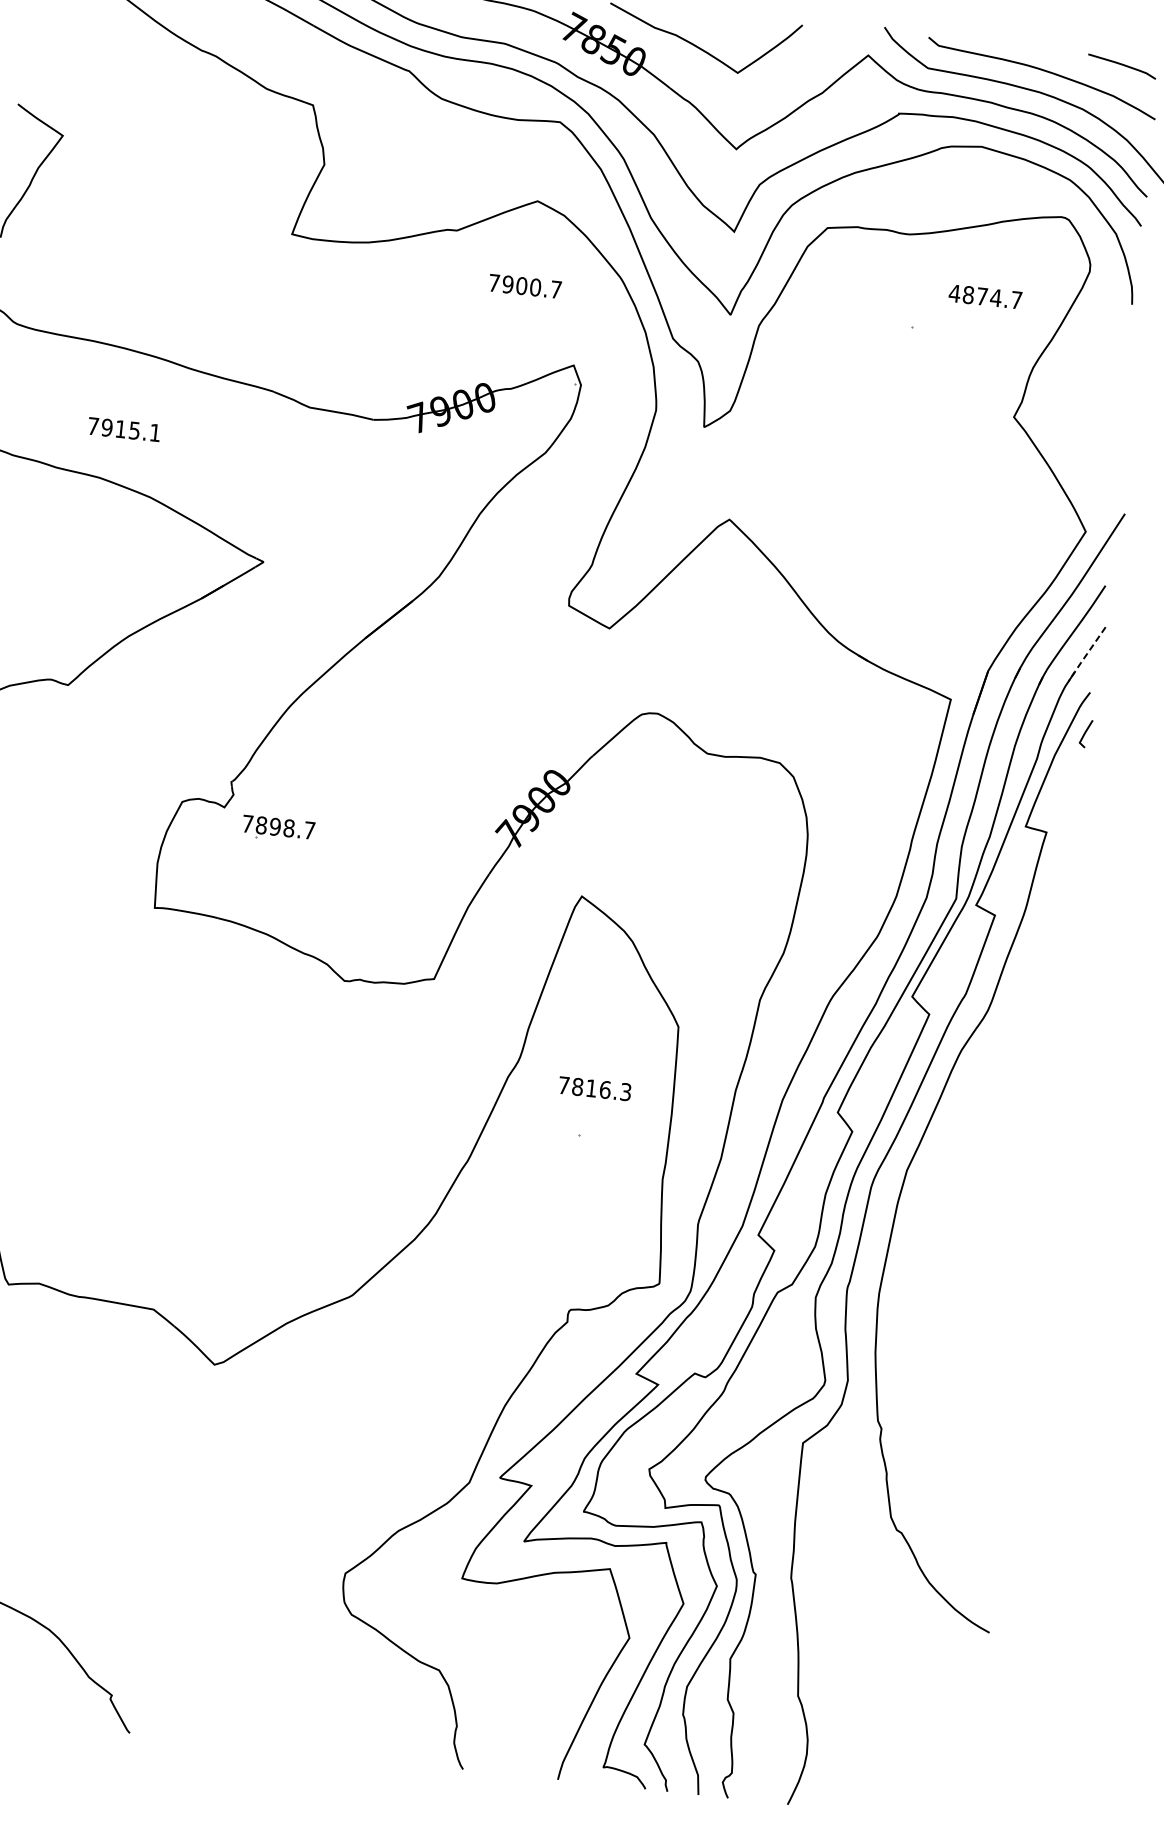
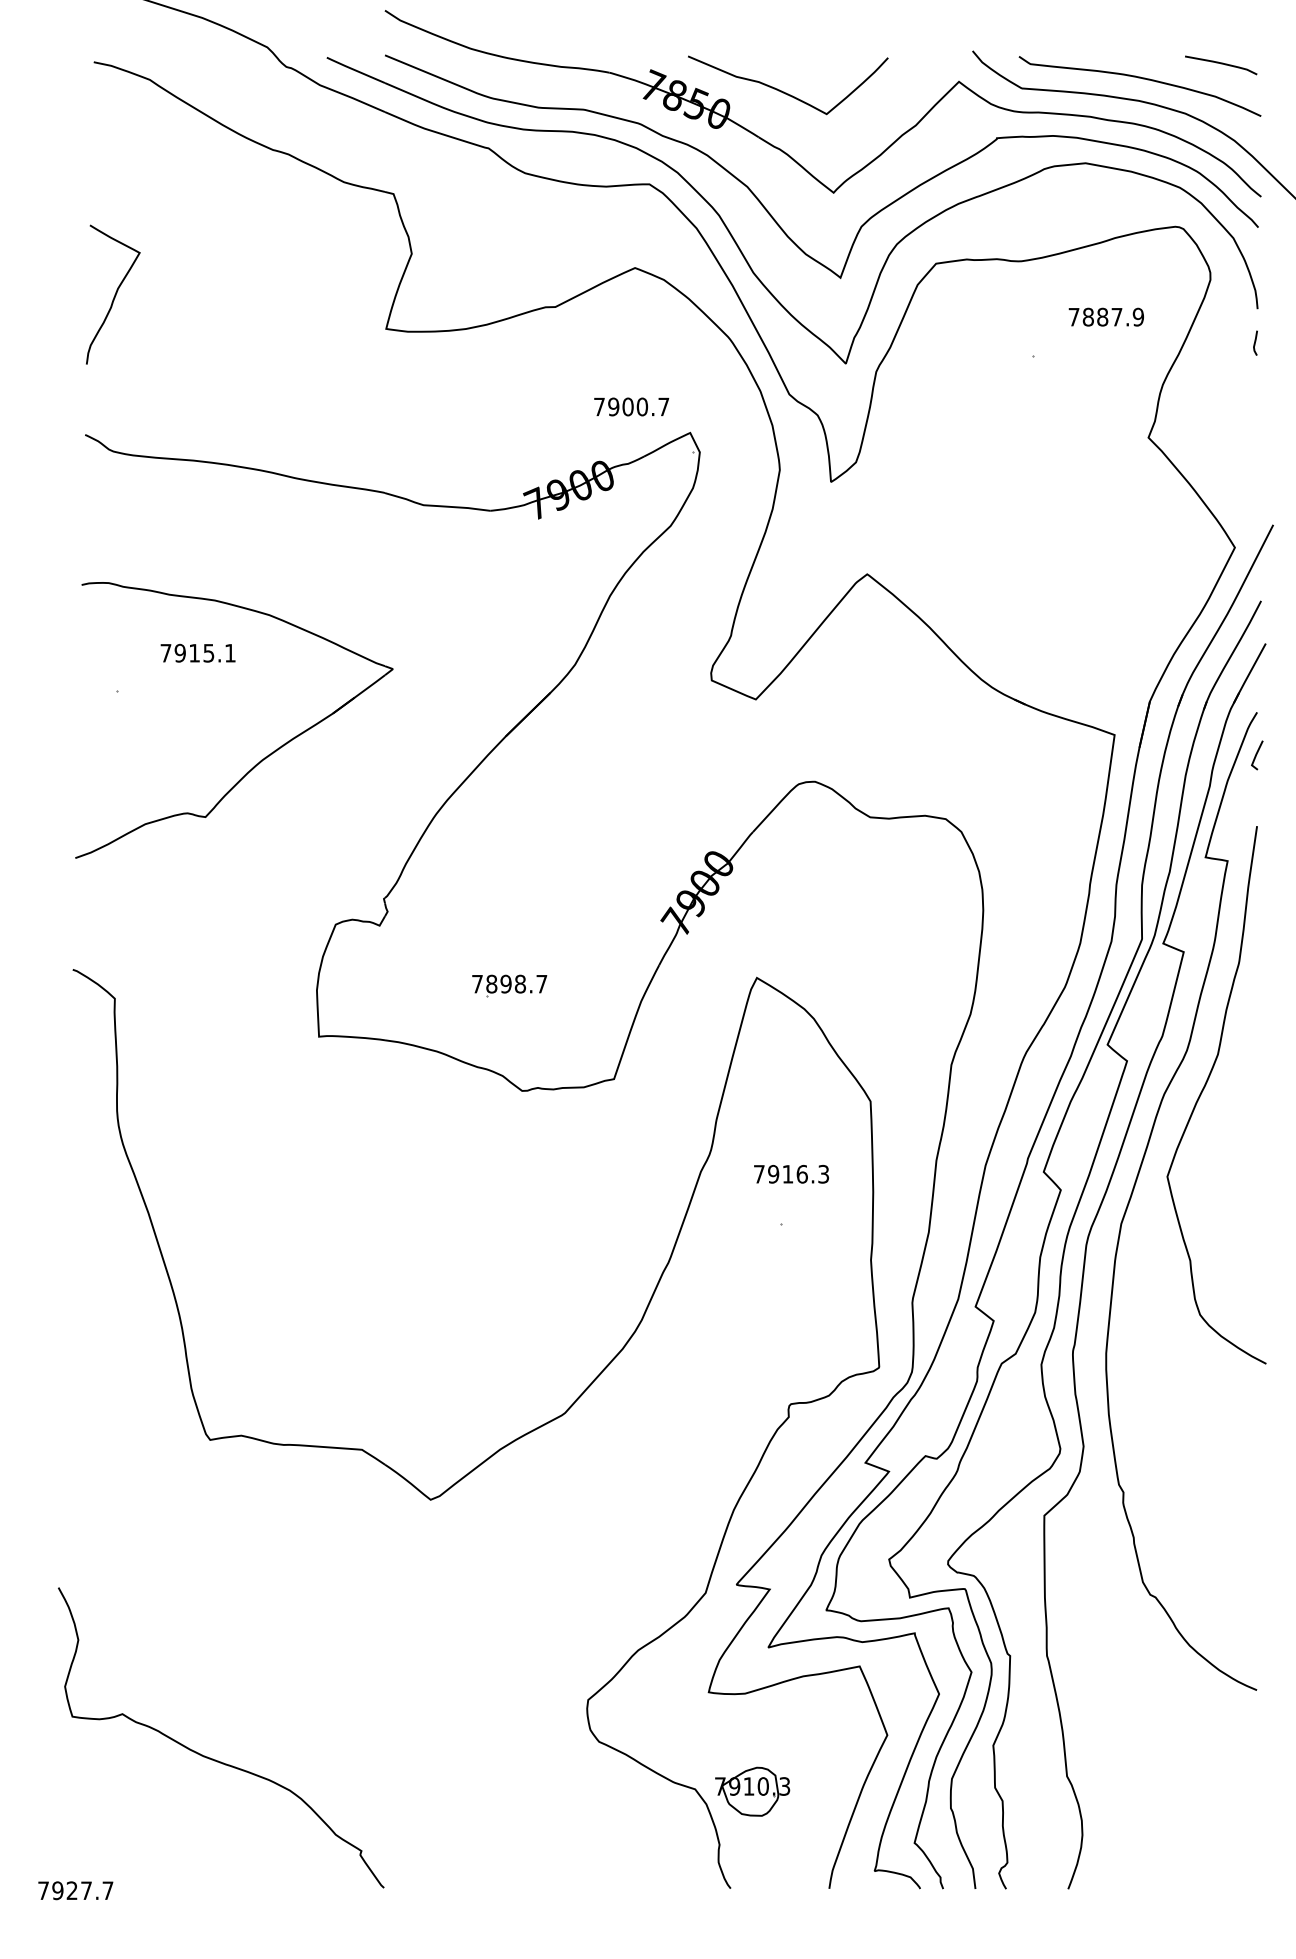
text: (525, 285) -> (631, 406), moved
text: (985, 296) -> (1105, 316), 4874.7 -> 7887.9
line: (1126, 336) -> (1255, 342), added
text: (123, 428) -> (197, 652), moved
line: (1085, 655) -> (1248, 674), dashed -> solid
part: (278, 828) -> (509, 985), moved
curve: (1000, 1049) -> (1204, 1089), added
text: (577, 1087) -> (773, 1174), 7816.3 -> 7916.3
part: (494, 1678) -> (752, 1791), added

